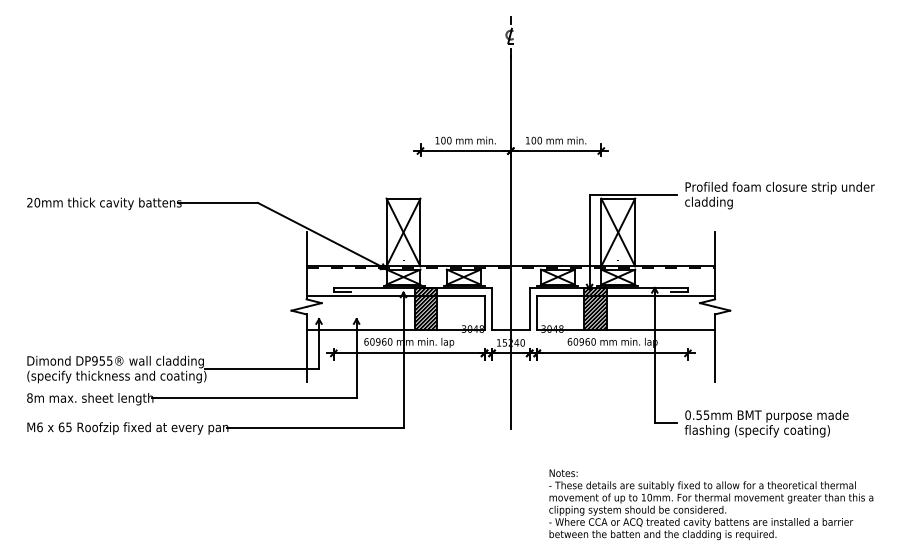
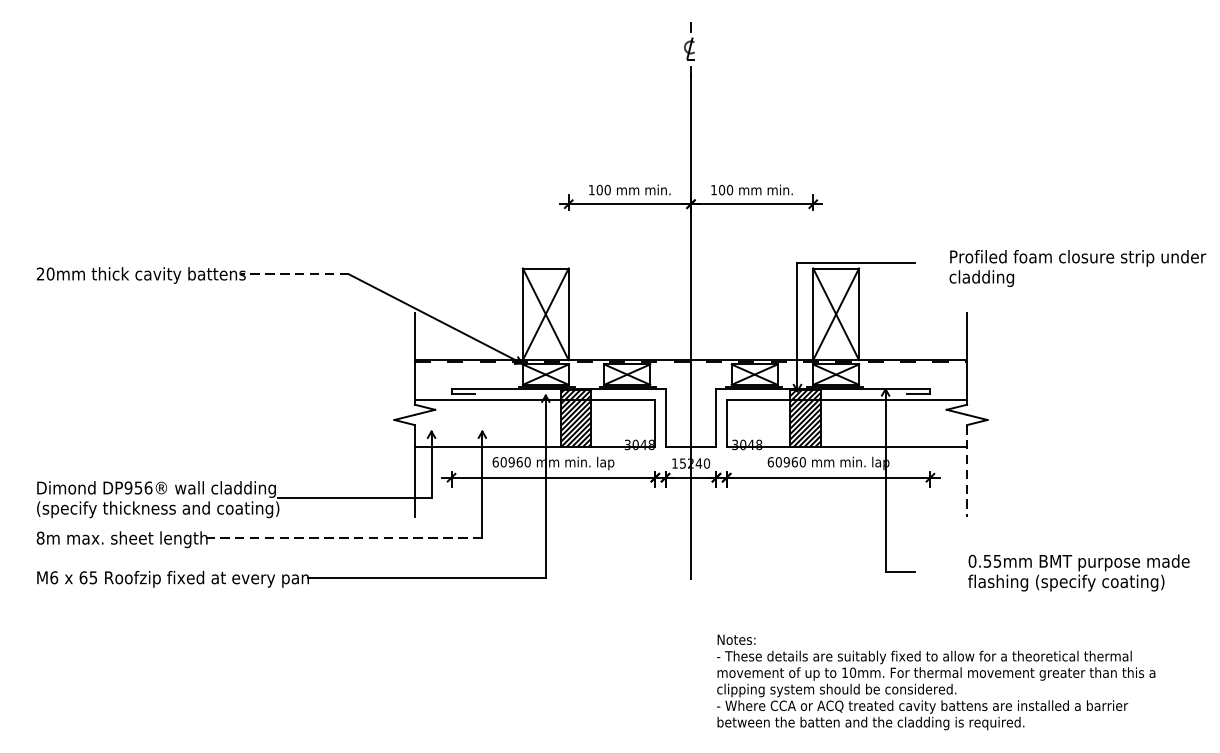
text: (779, 195) -> (1077, 268), moved
line: (217, 202) -> (294, 273), solid -> dashed
line: (715, 348) -> (967, 471), solid -> dashed
text: (109, 360) -> (148, 487), DP955® -> DP956®
line: (253, 398) -> (342, 538), solid -> dashed
text: (766, 423) -> (1078, 572), moved
text: (711, 504) -> (936, 682), moved

